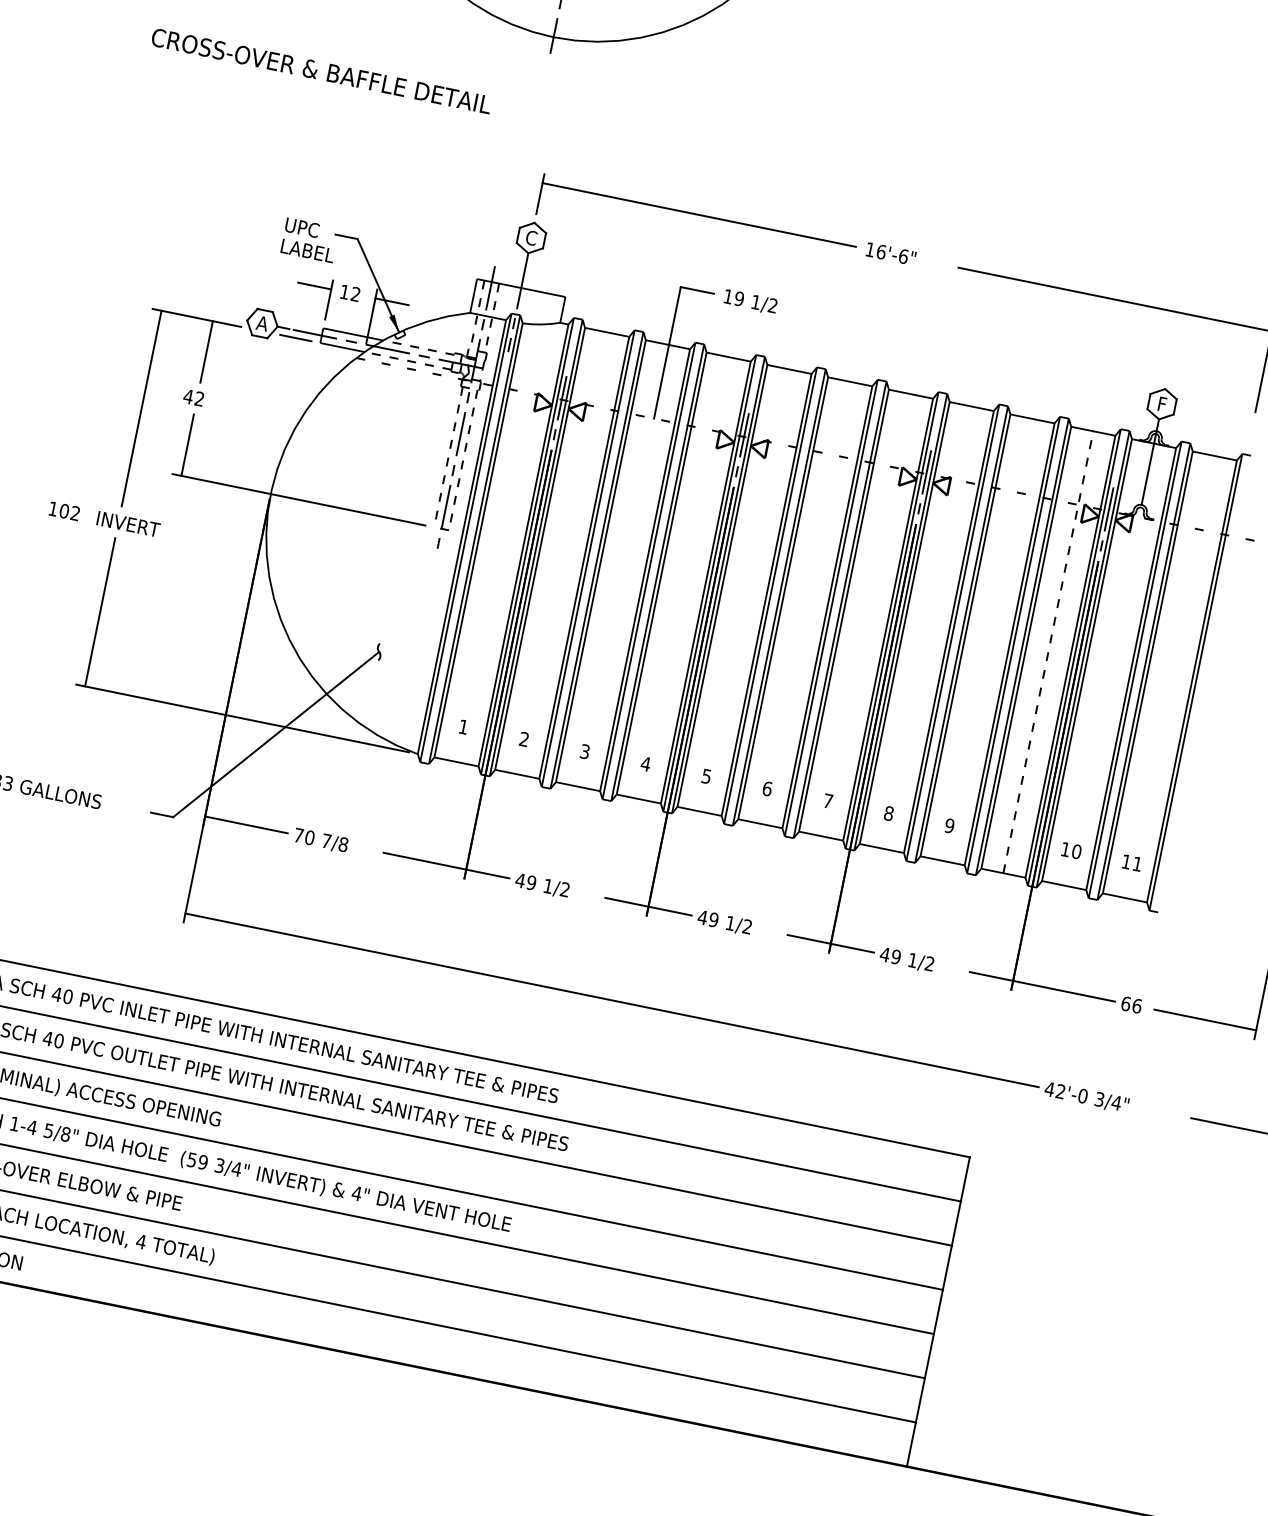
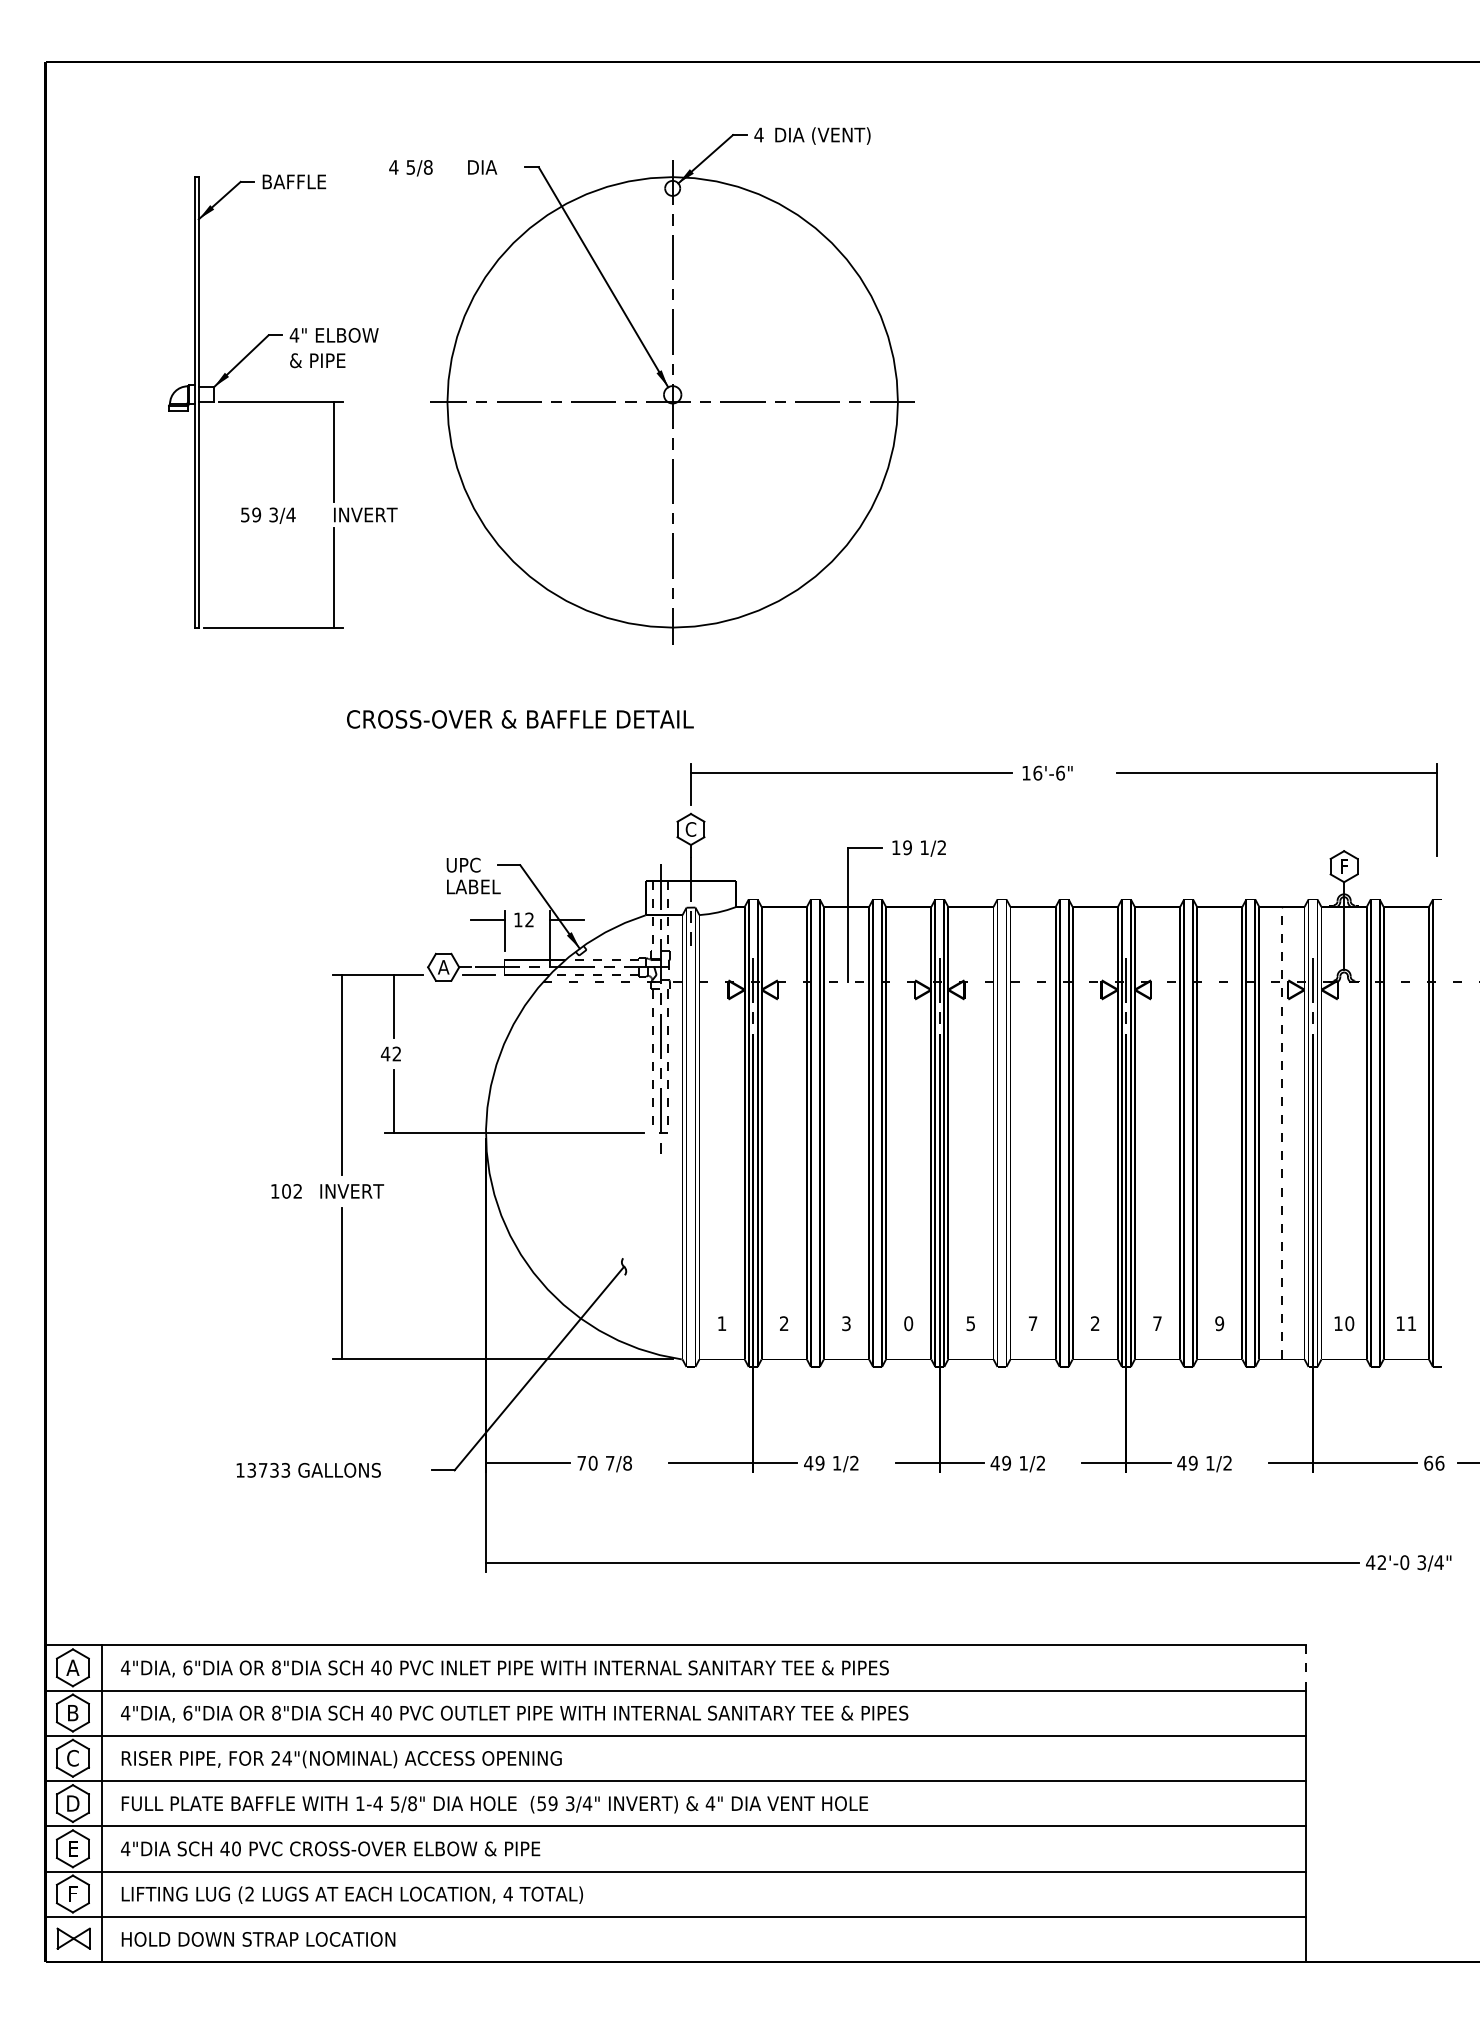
text: (321, 71) -> (520, 719), moved
text: (645, 763) -> (908, 1323), 4 -> 0
text: (766, 788) -> (1032, 1323), 6 -> 7
text: (828, 801) -> (1095, 1323), 7 -> 2
text: (888, 813) -> (1157, 1323), 8 -> 7
line: (965, 1178) -> (1305, 1667), solid -> dashed

